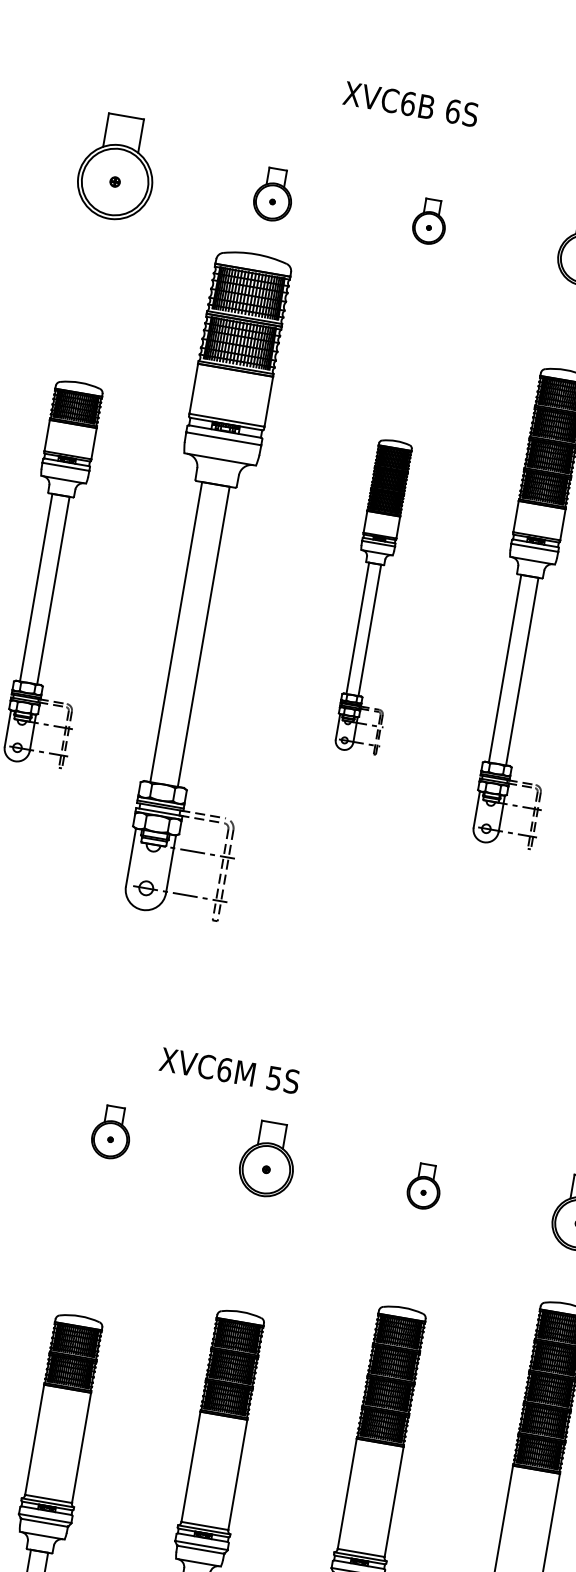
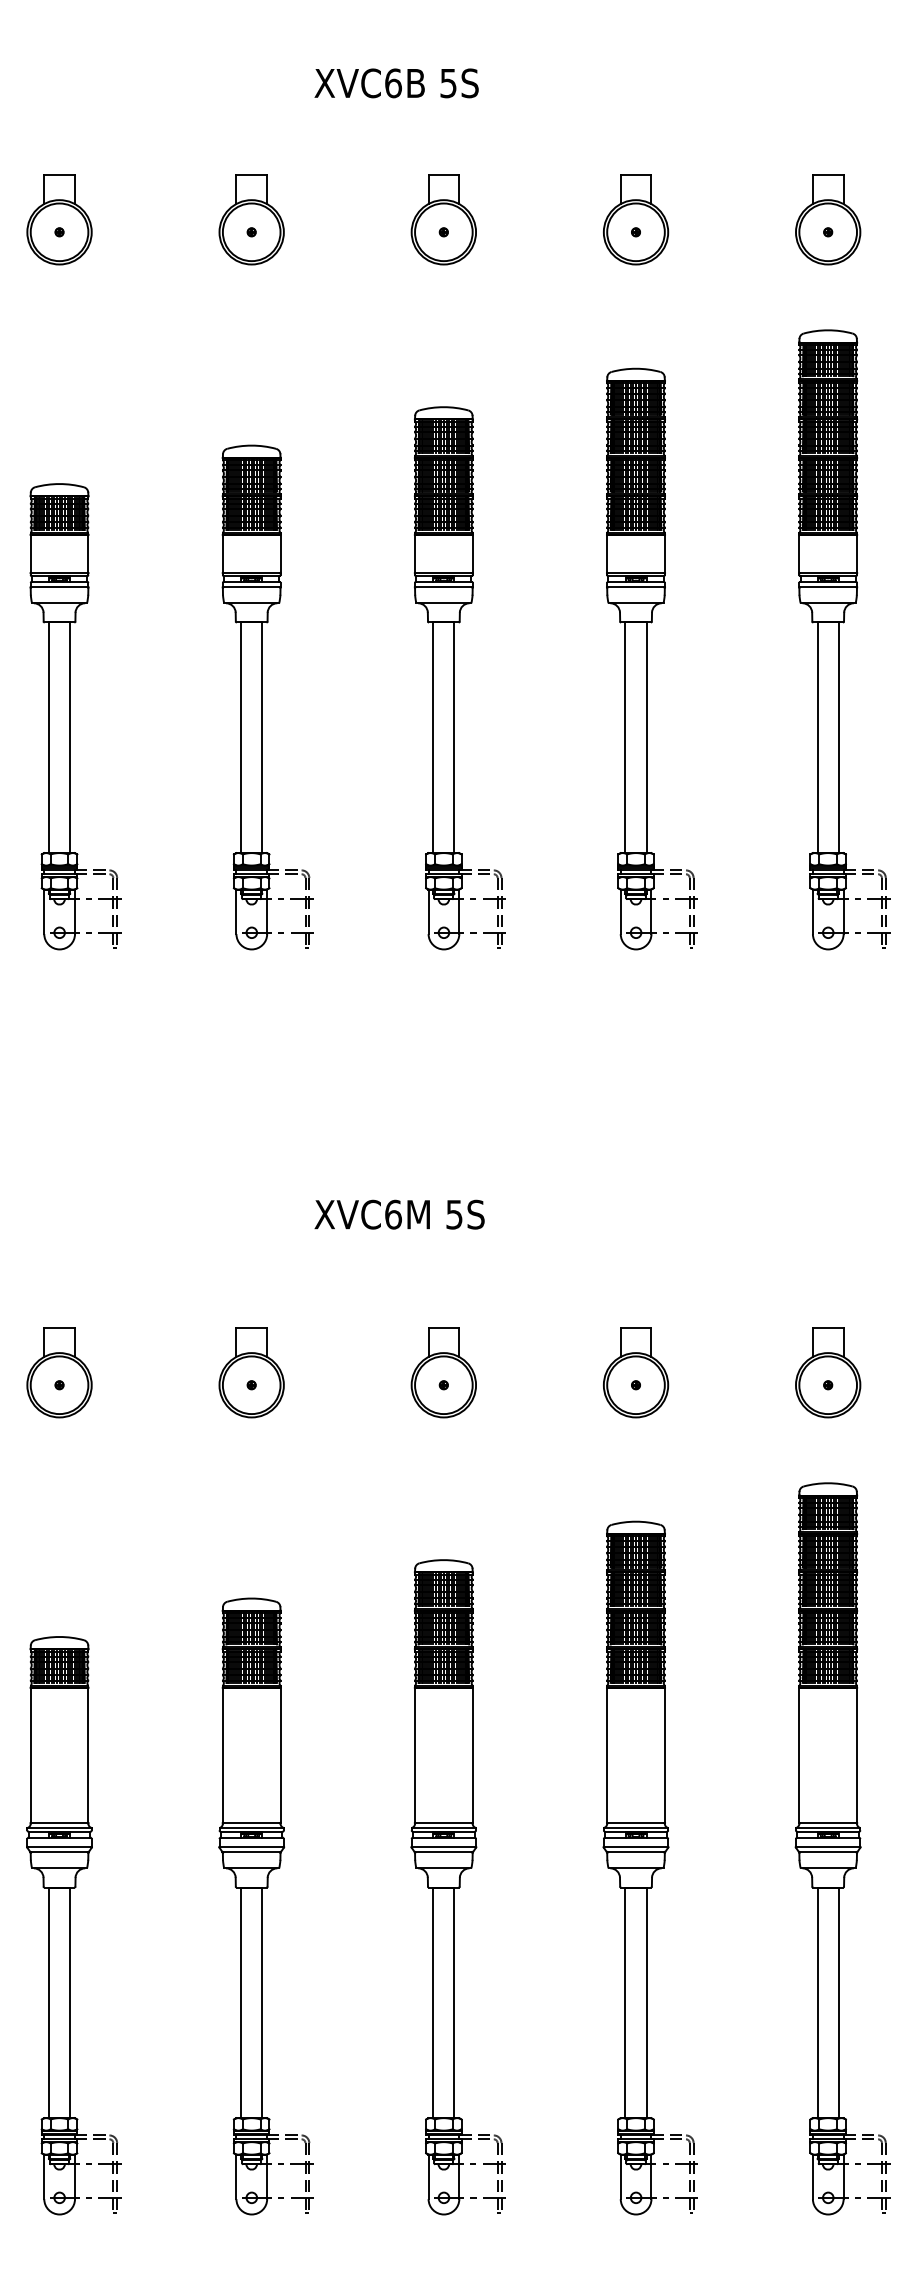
text: (453, 111) -> (448, 83), 6S -> 5S
part: (117, 167) -> (59, 219), size x0.71
part: (273, 194) -> (251, 219), size x1.43
part: (429, 221) -> (443, 219), size x1.67
part: (219, 585) -> (267, 697), size x0.62
part: (378, 597) -> (459, 678), size x1.43
text: (229, 1070) -> (399, 1214), moved
part: (111, 1132) -> (251, 1372), size x1.43
part: (424, 1186) -> (636, 1372), size x1.67

